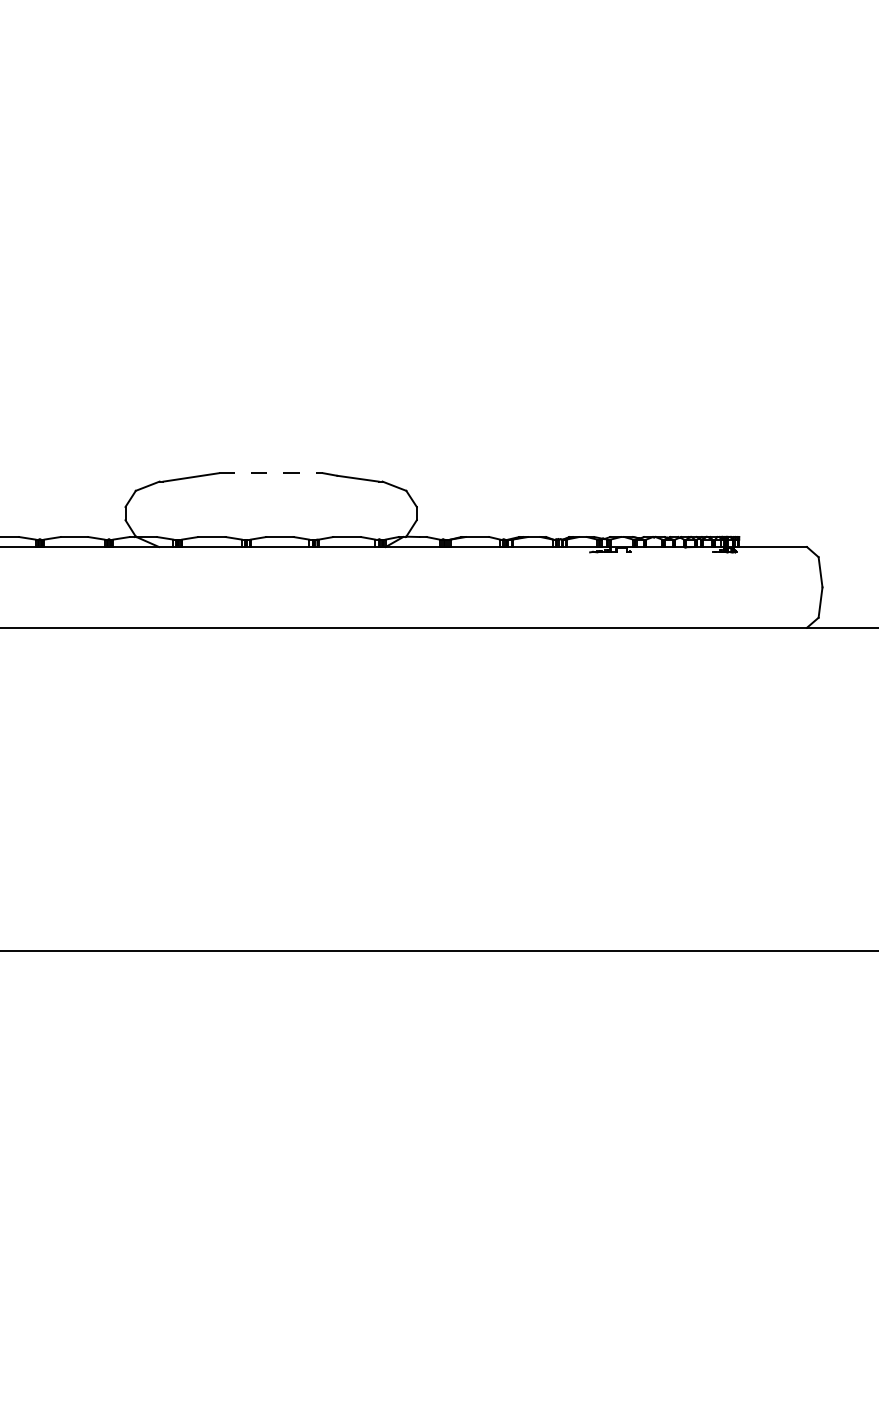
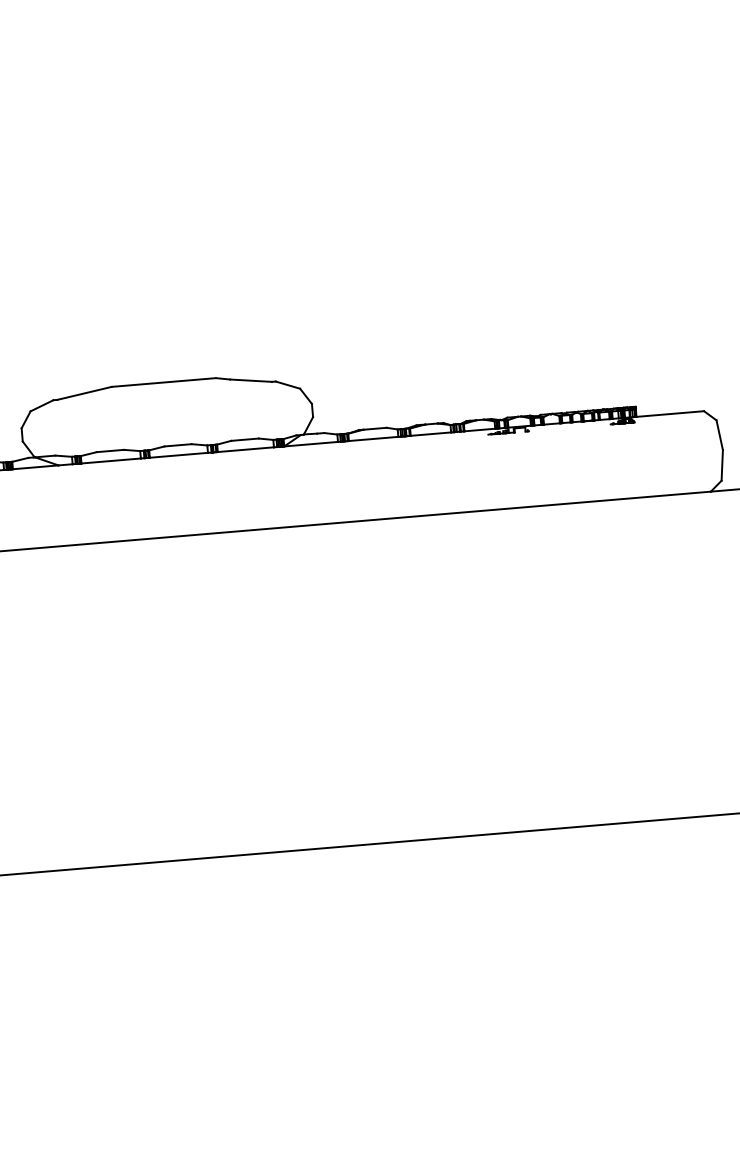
line: (271, 473) -> (164, 382), dashed -> solid

